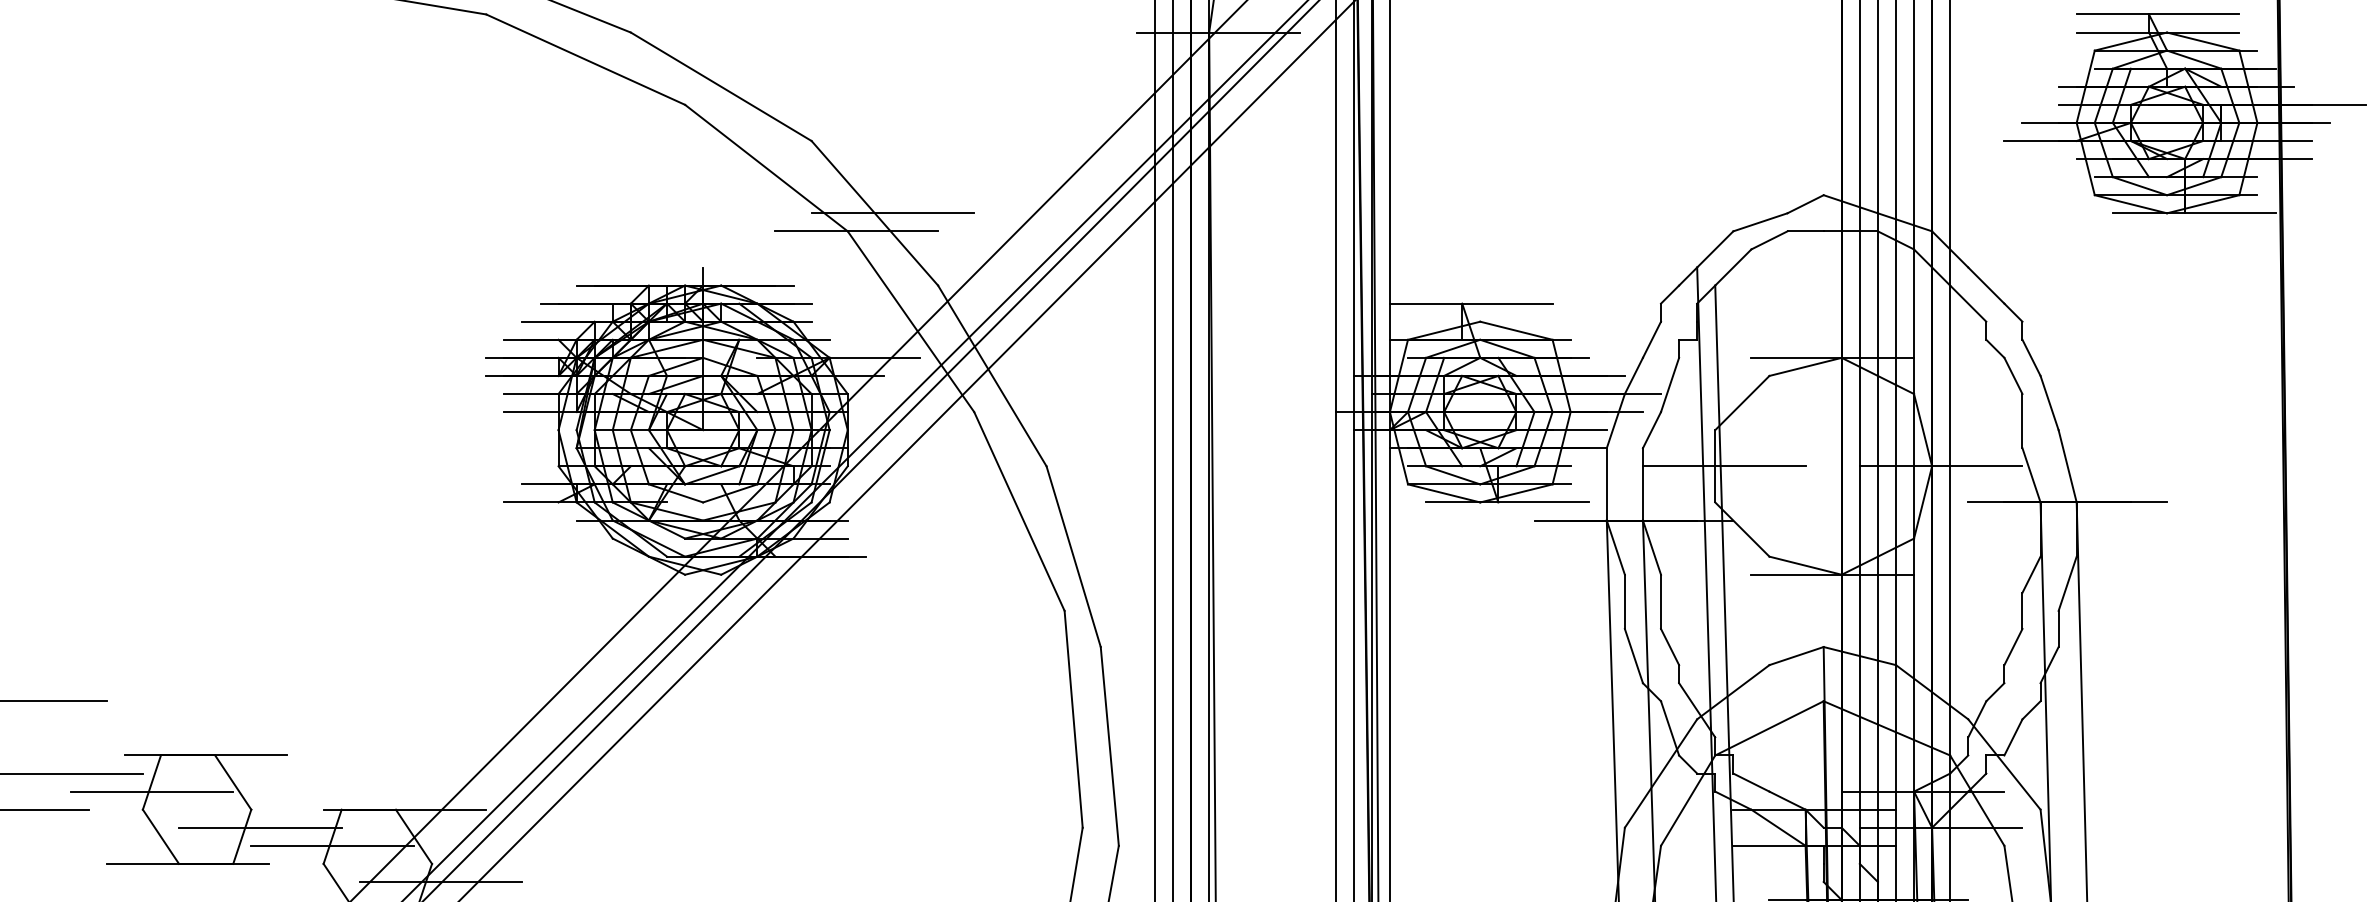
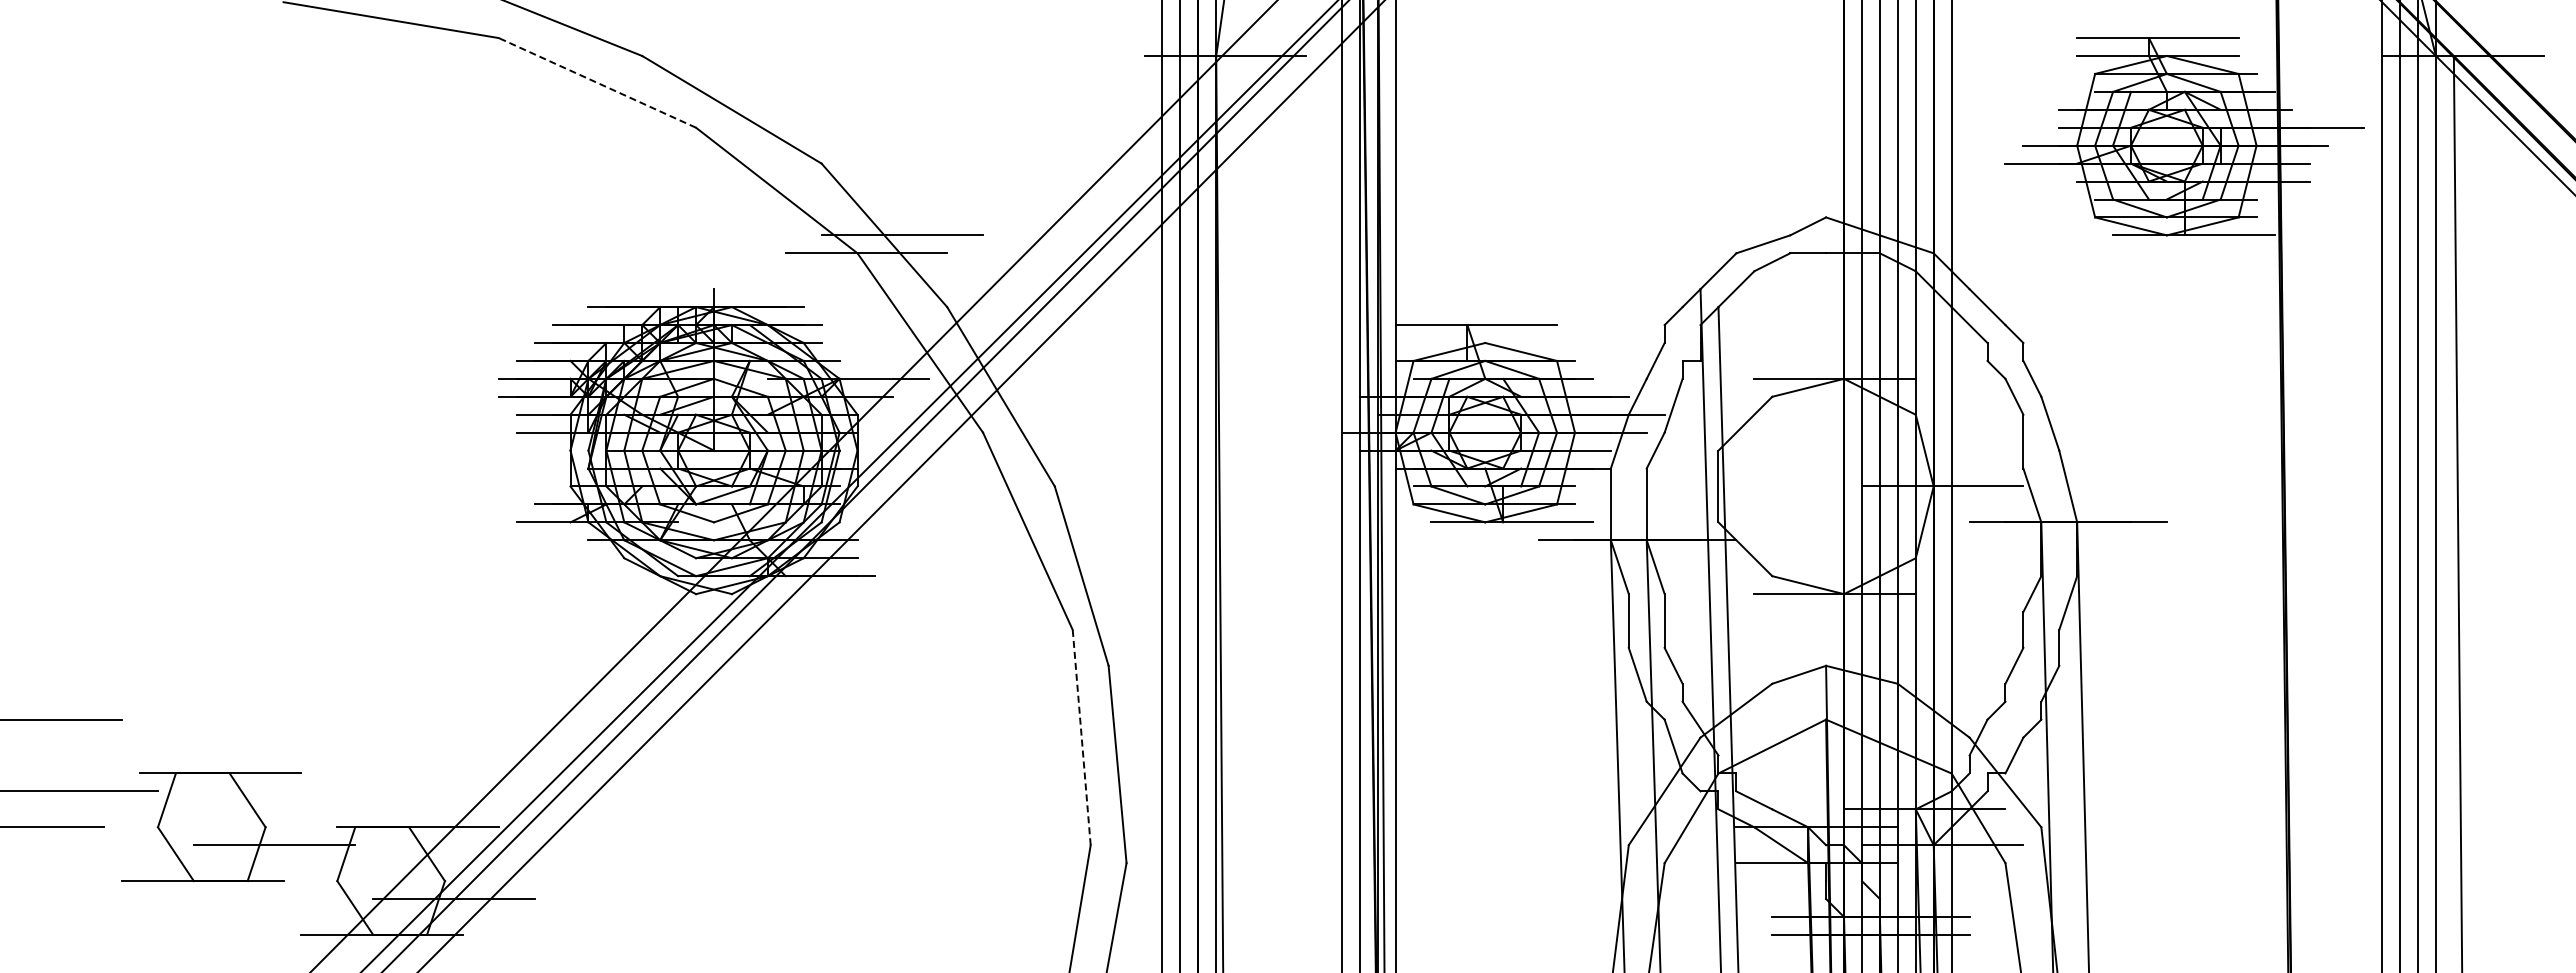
line: (584, 59) -> (596, 82), solid -> dashed
line: (1724, 466) -> (1727, 486), removed
line: (1073, 719) -> (1081, 737), solid -> dashed
line: (151, 791) -> (166, 809), removed
line: (332, 846) -> (346, 863), removed

